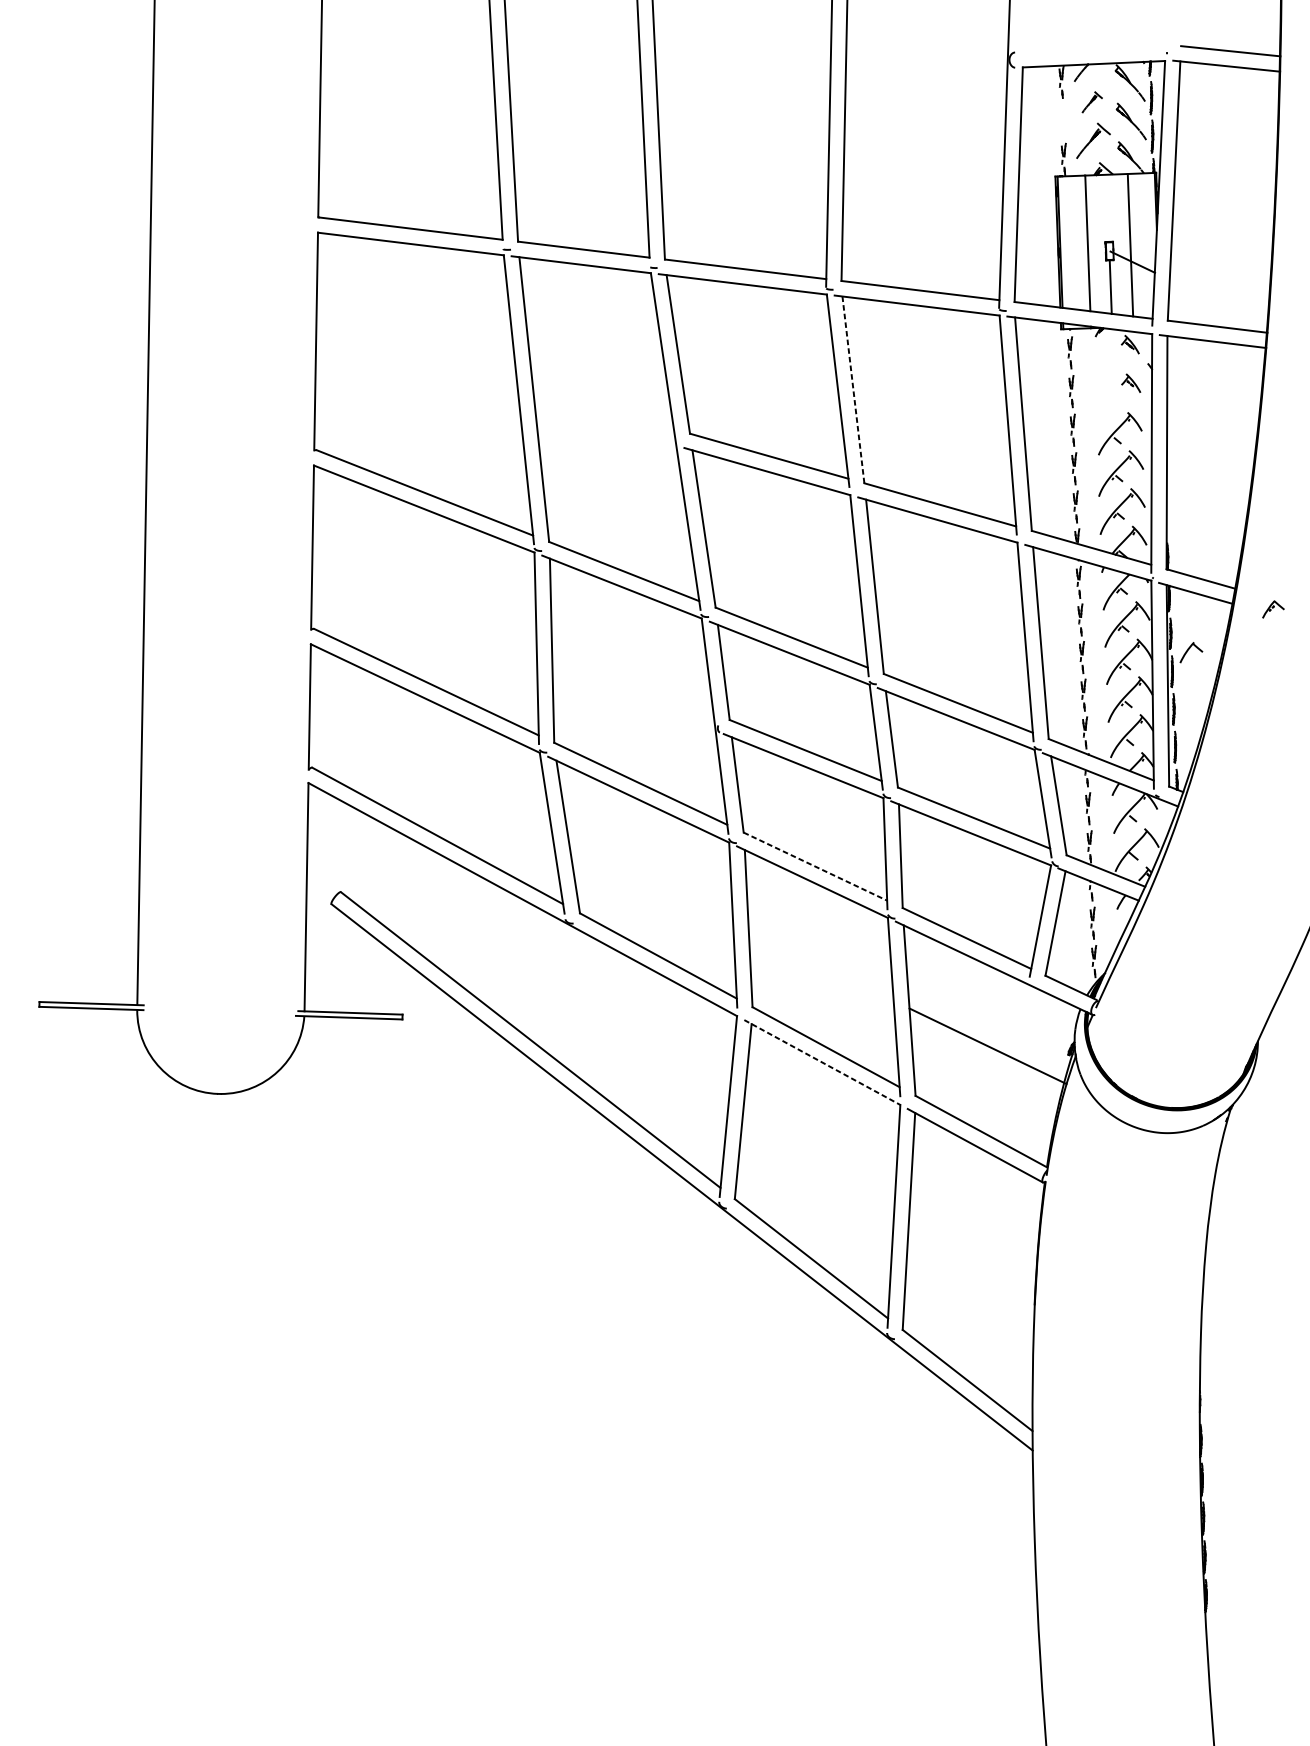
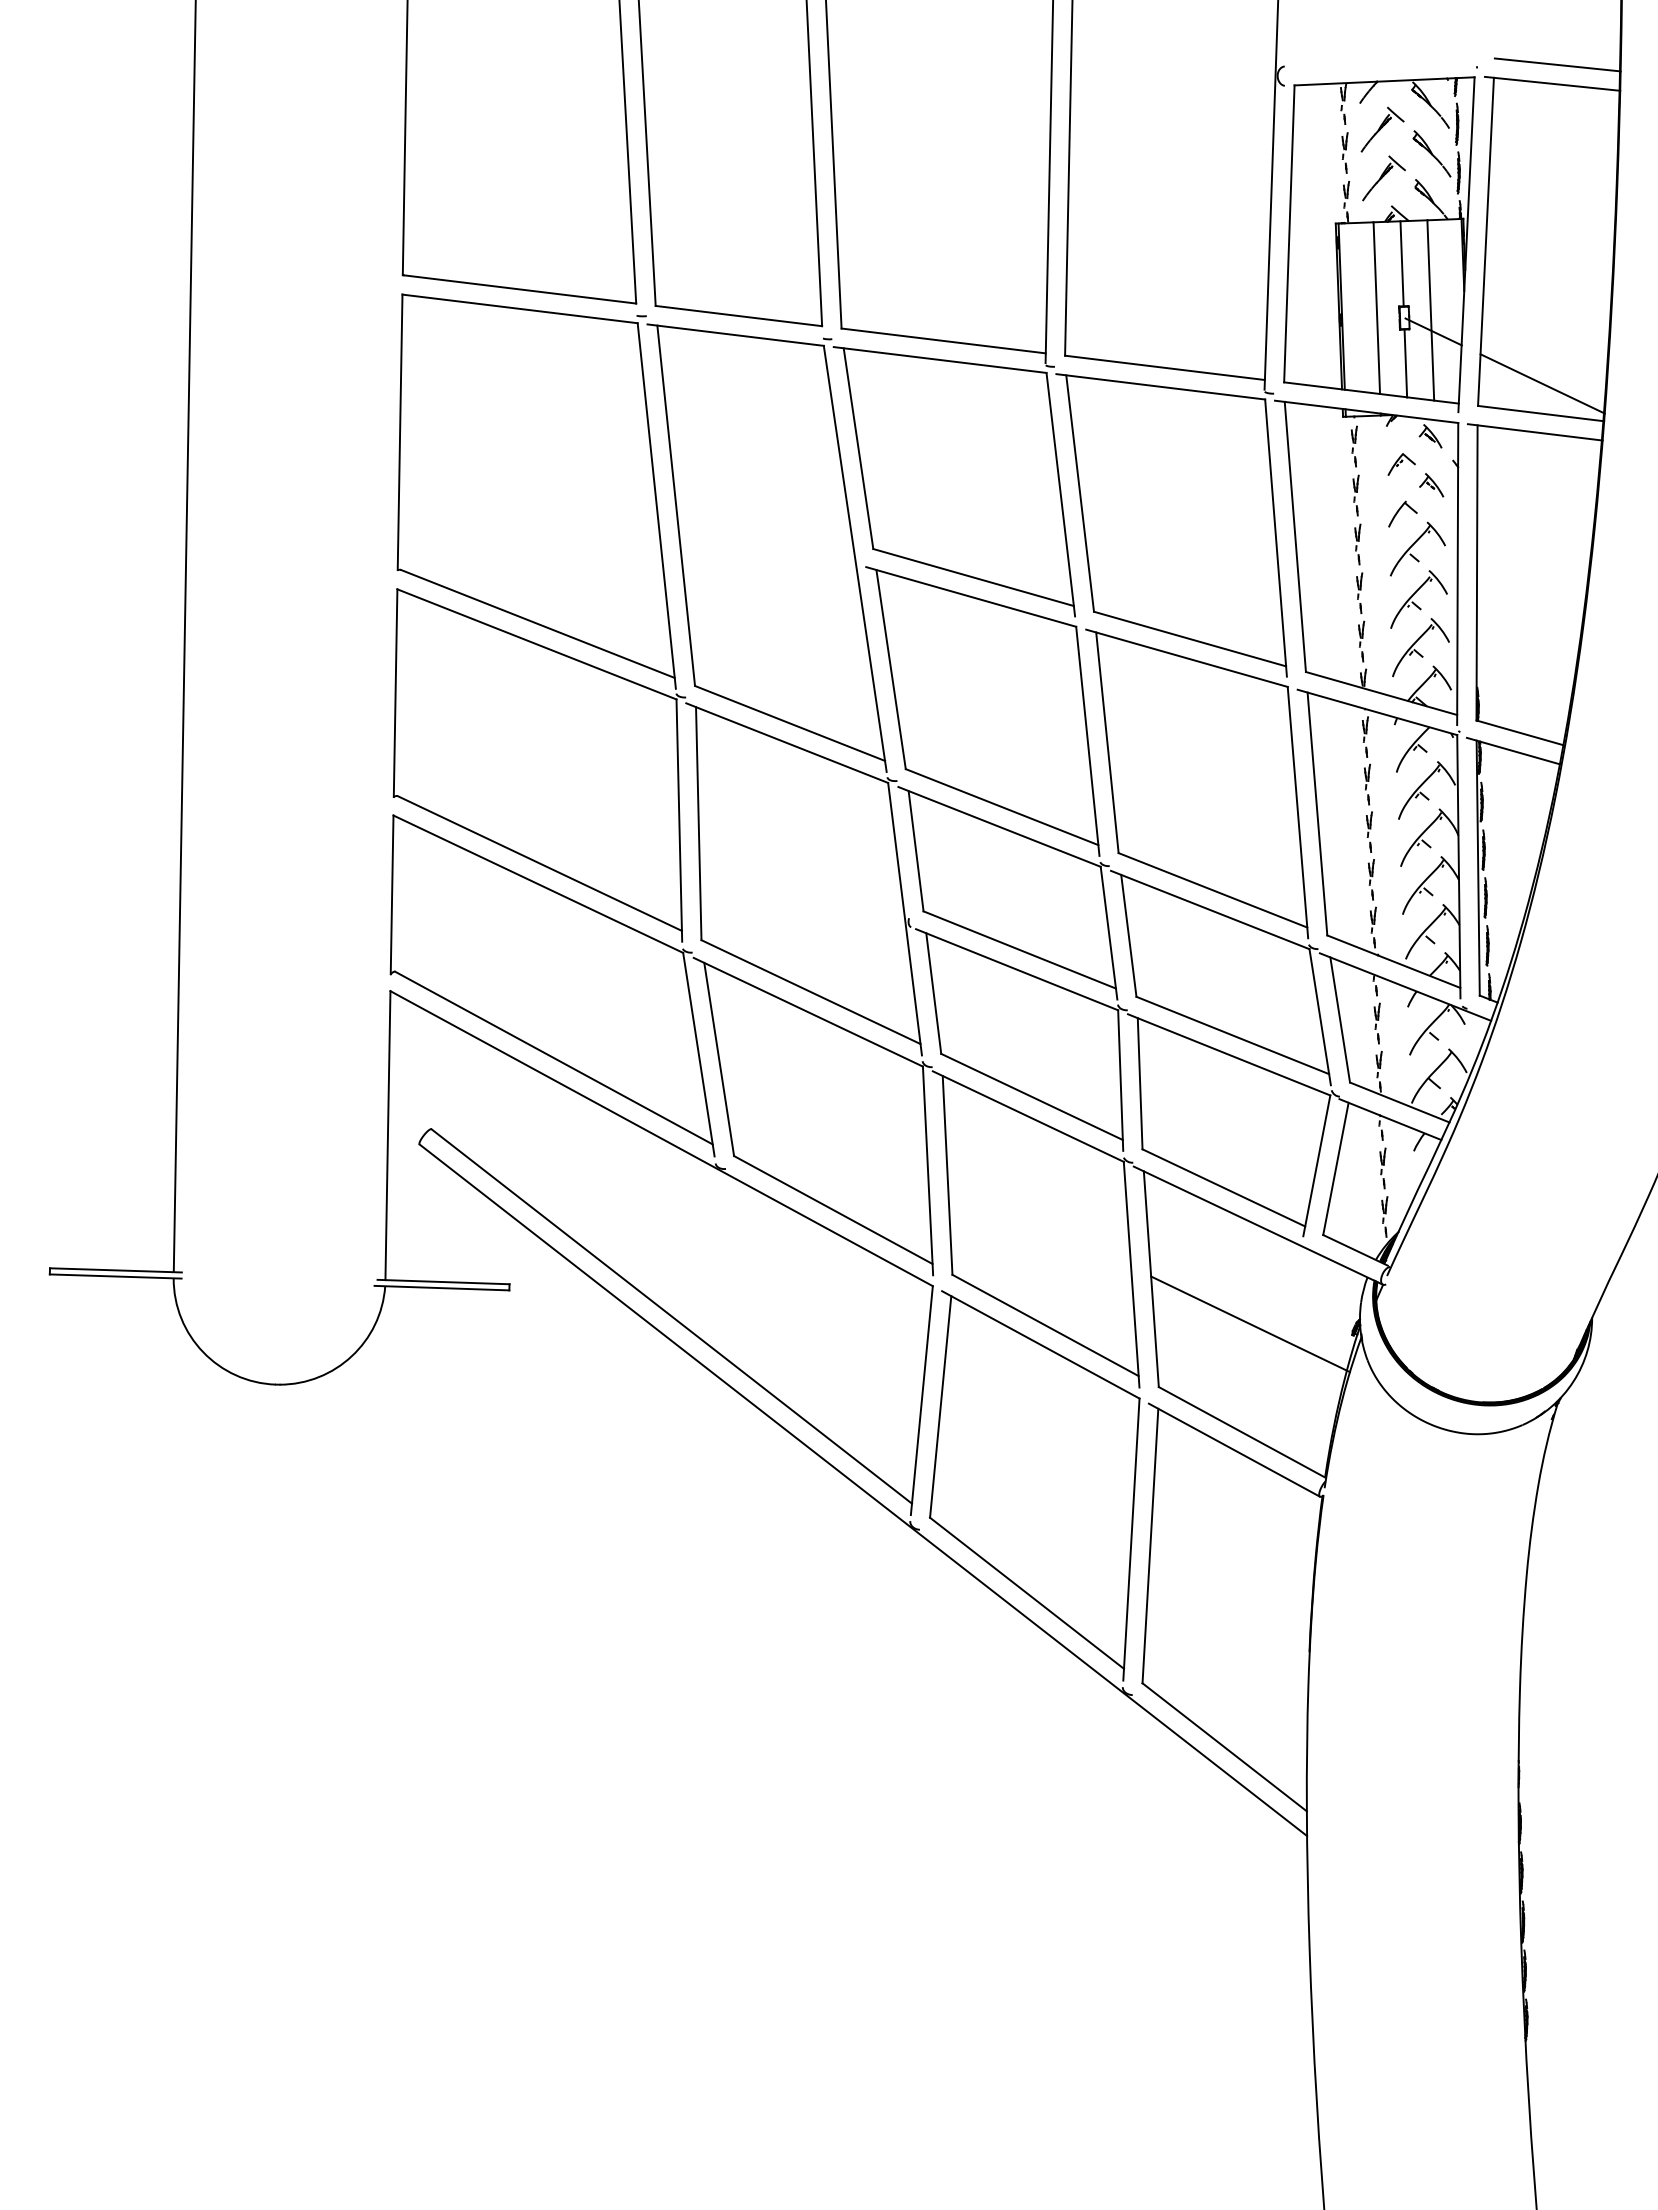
part: (1092, 102) -> (1382, 129), size x1.67
part: (1062, 120) -> (1344, 152), added
line: (1107, 208) -> (1401, 263), added
line: (1218, 302) -> (1542, 383), added
line: (853, 390) -> (1080, 494), dashed -> solid
part: (1273, 609) -> (1401, 464), moved
part: (1191, 652) -> (1402, 513), moved
line: (815, 867) -> (1032, 1097), dashed -> solid
line: (822, 1063) -> (1041, 1345), dashed -> solid

